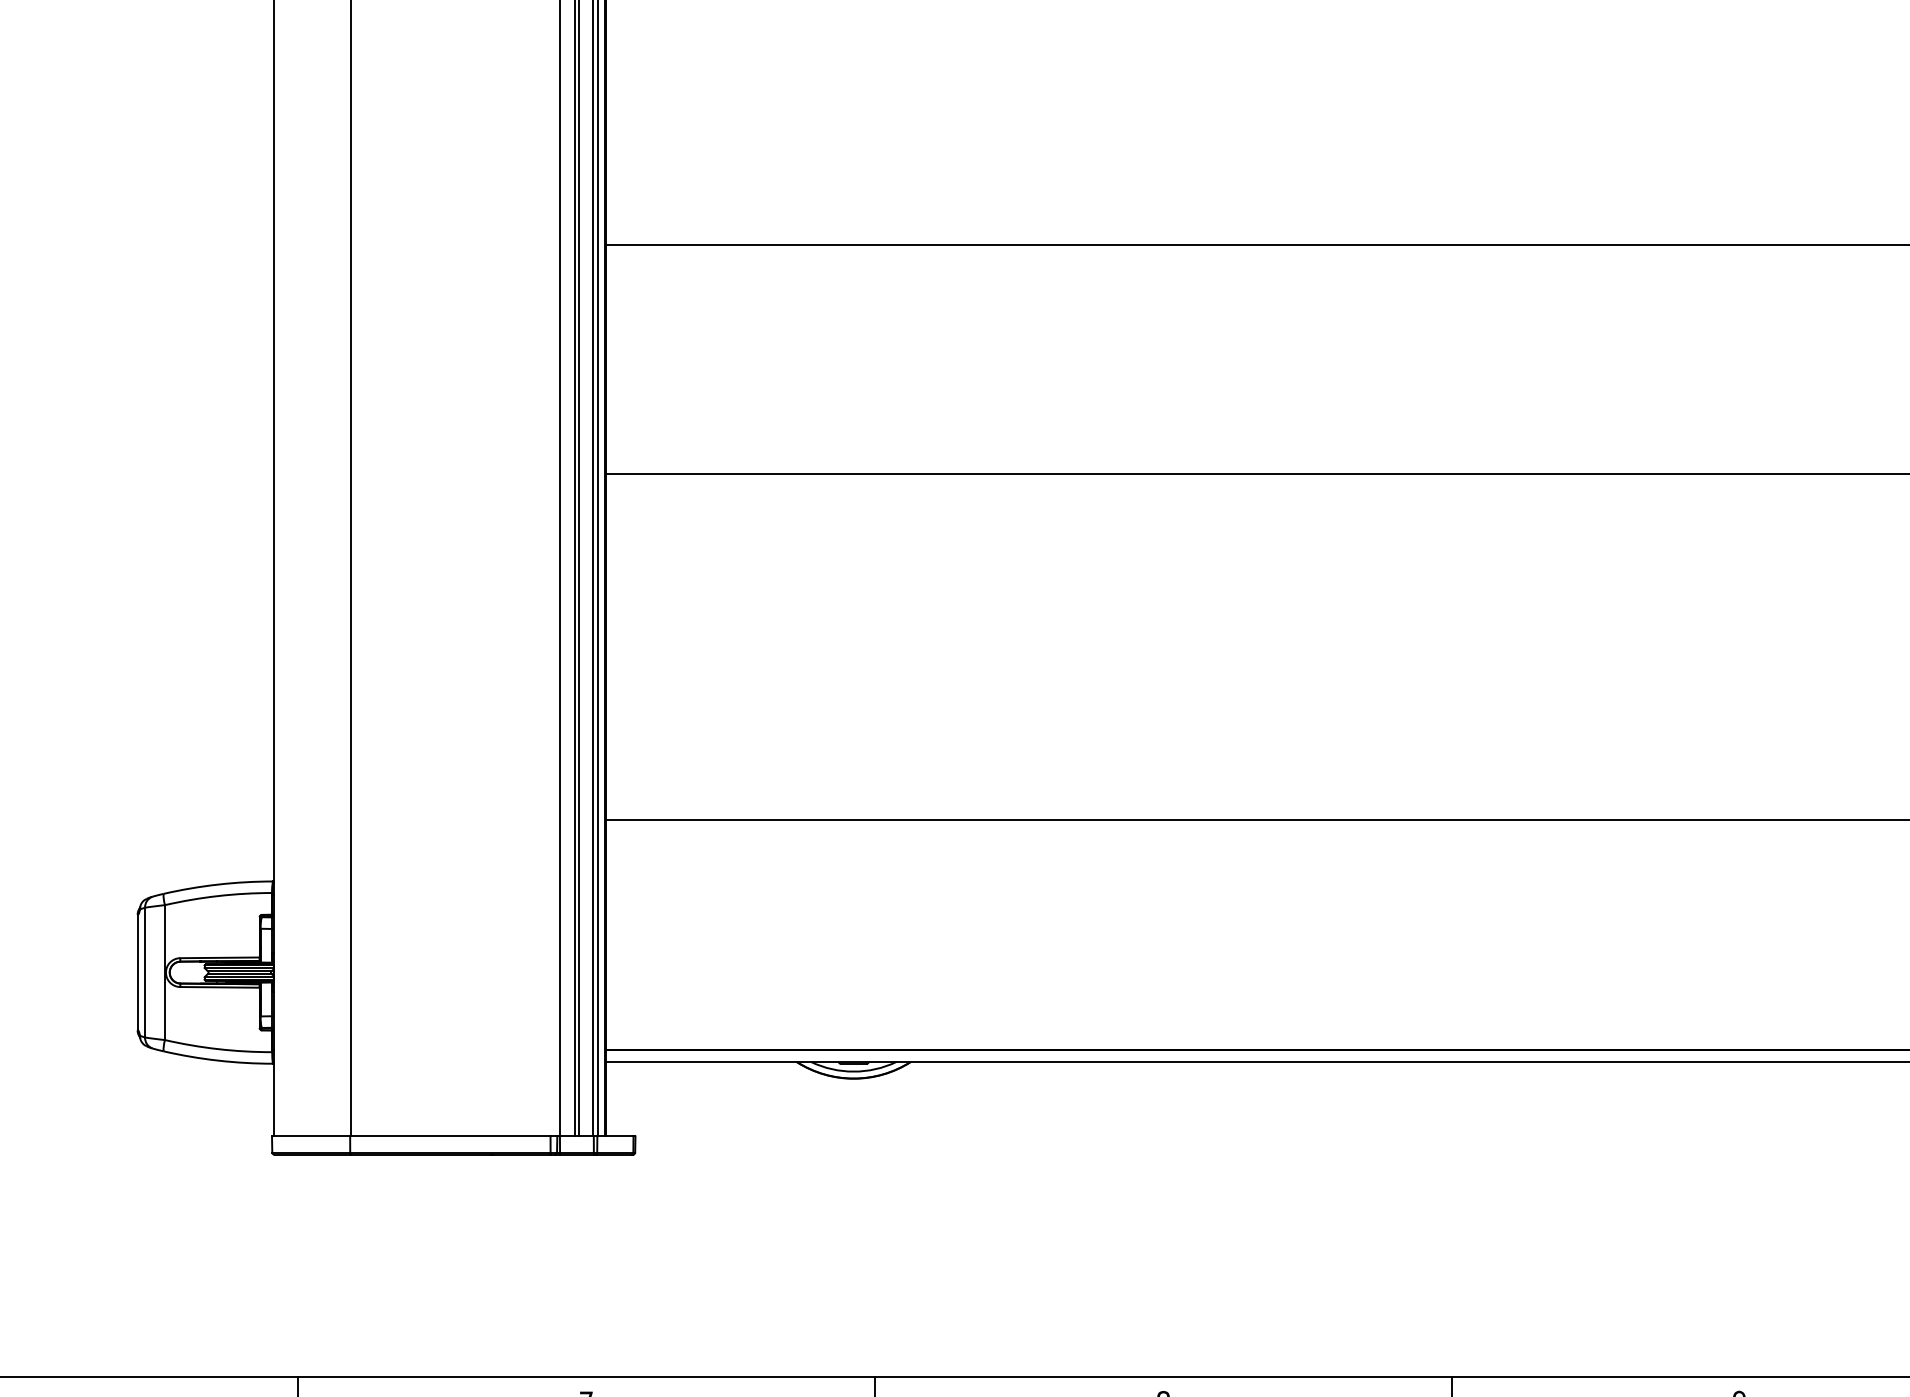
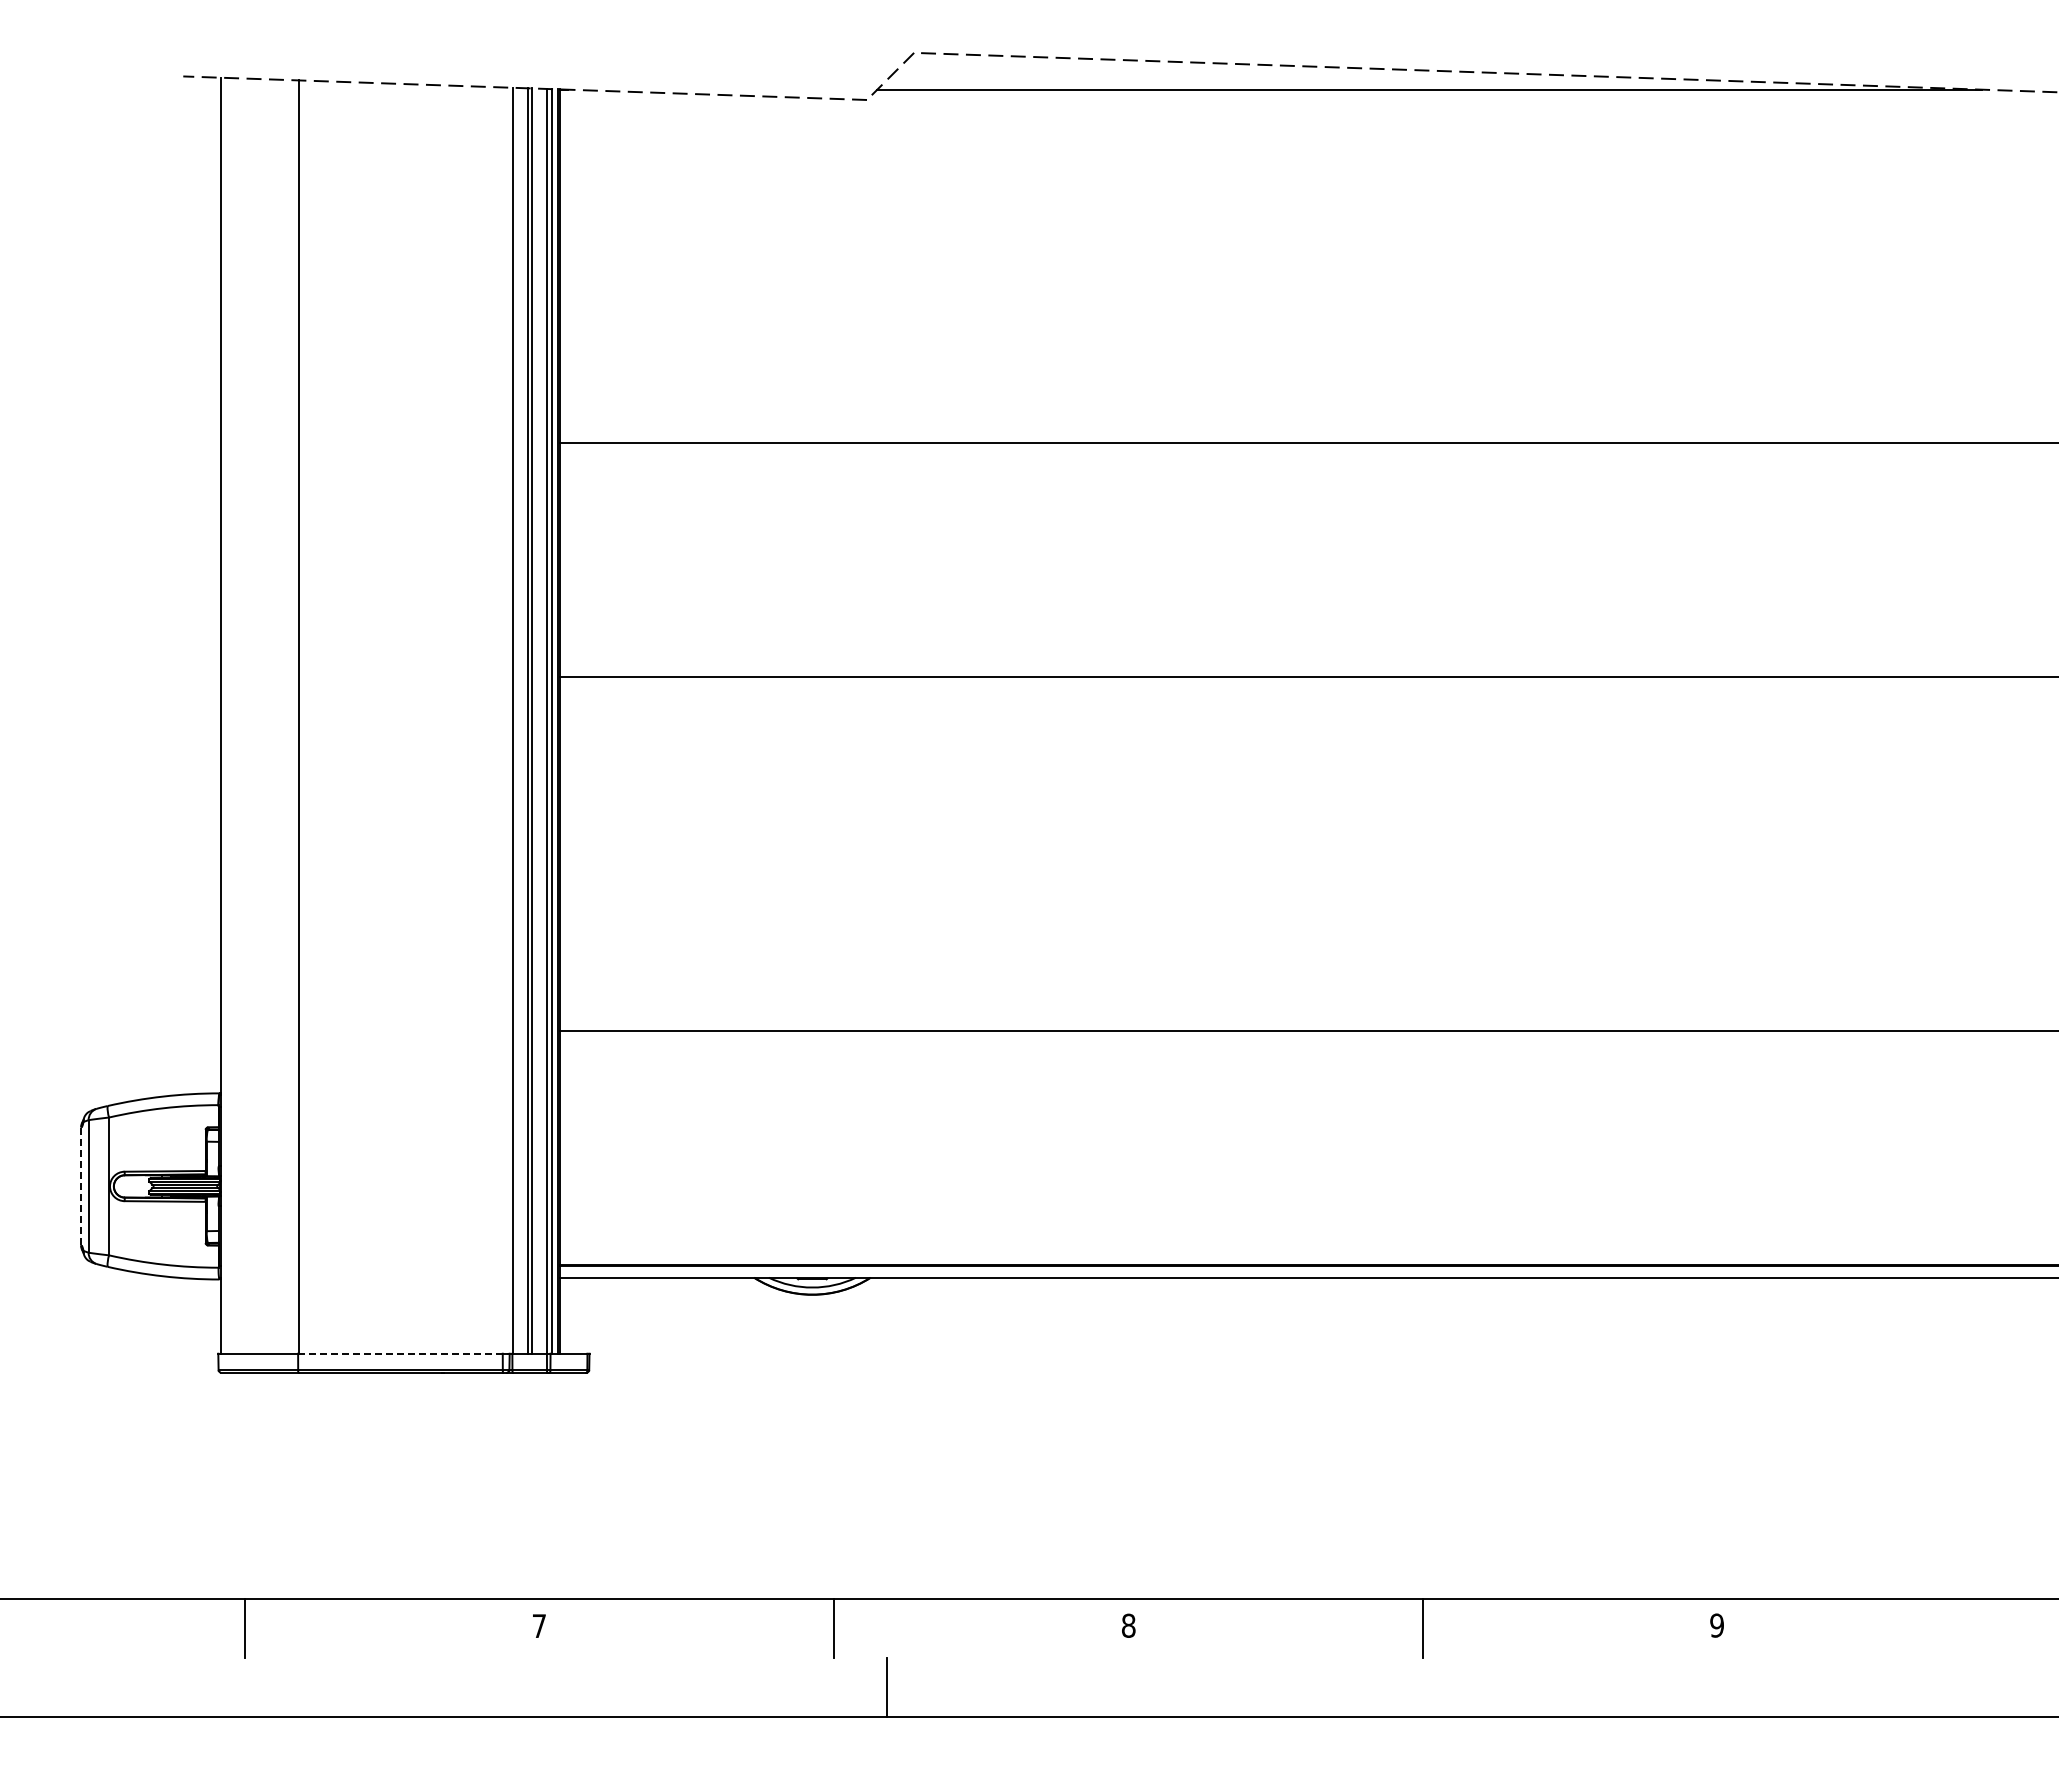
line: (138, 972) -> (81, 1186), solid -> dashed
line: (449, 1136) -> (399, 1353), solid -> dashed

